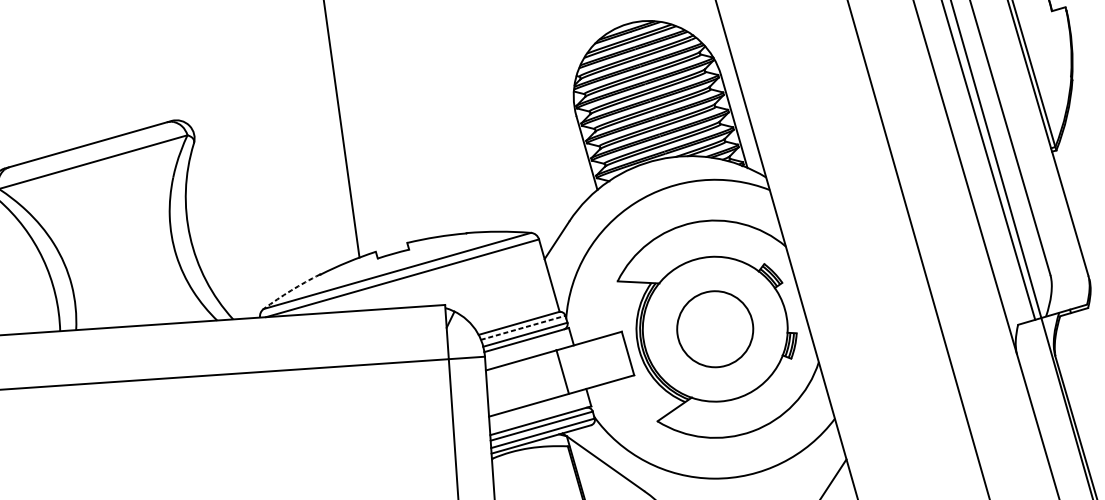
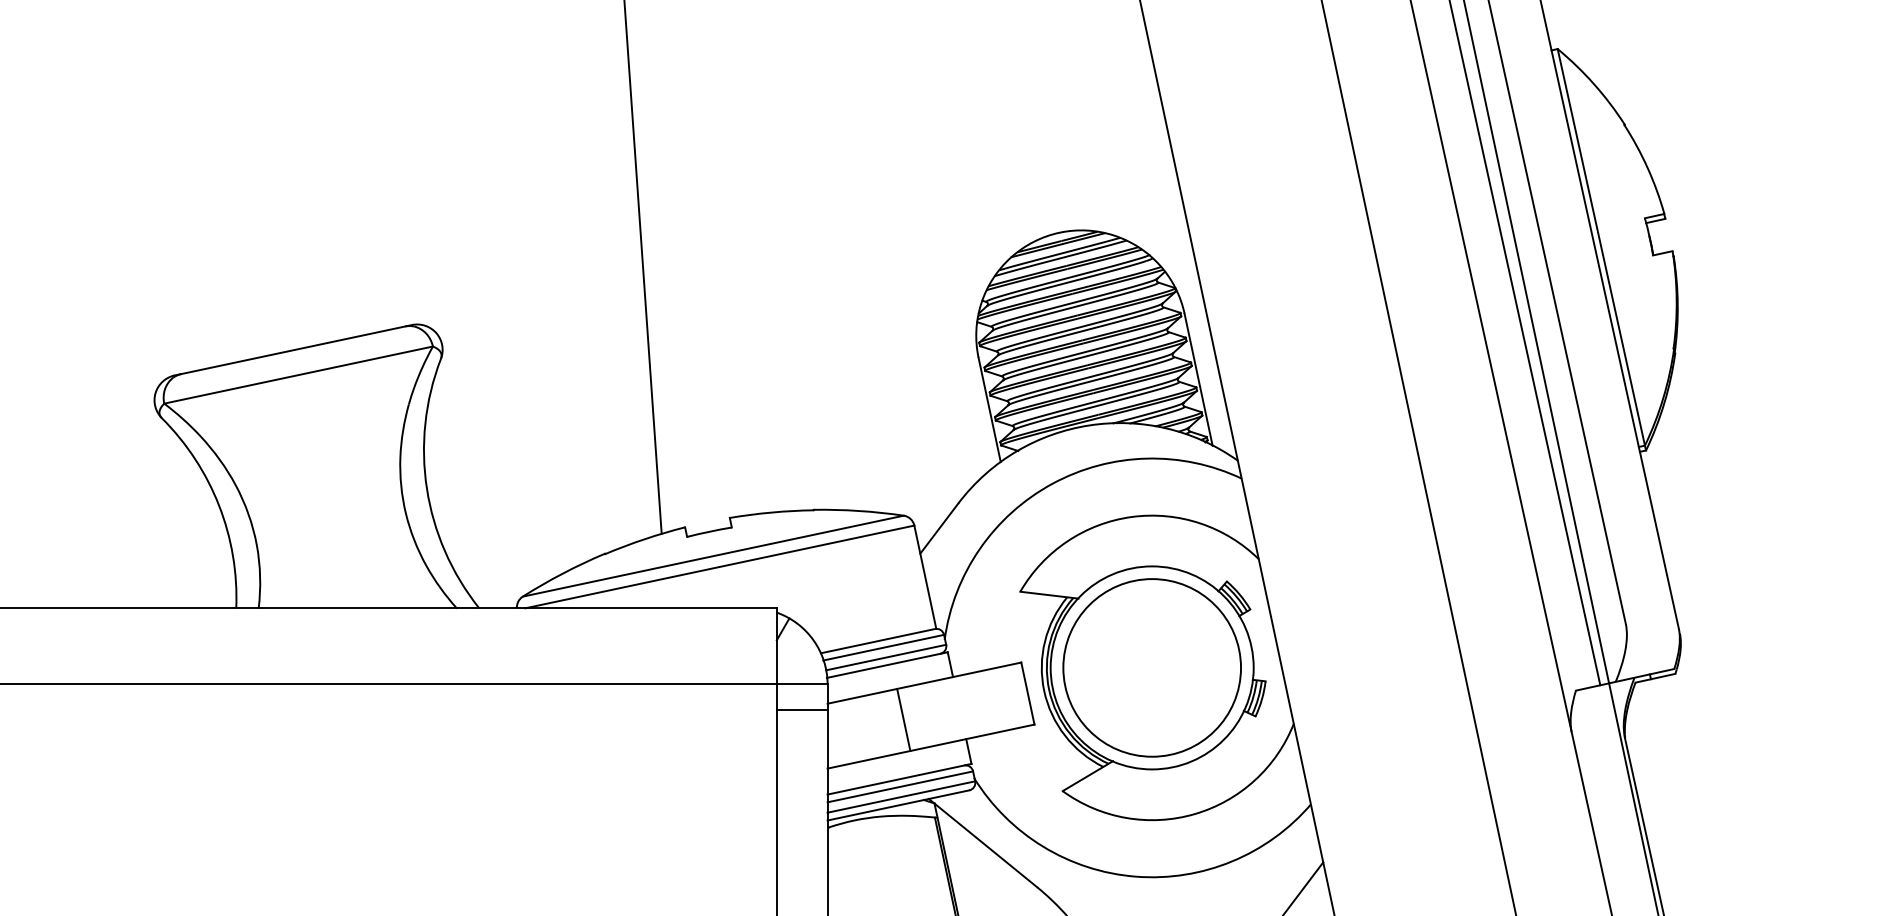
arc: (290, 290) -> (562, 573), dashed -> solid
line: (522, 327) -> (883, 647), dashed -> solid
circle: (714, 328) -> (1151, 667), size x1.67
line: (562, 371) -> (903, 719), moved
line: (467, 375) -> (801, 709), added

